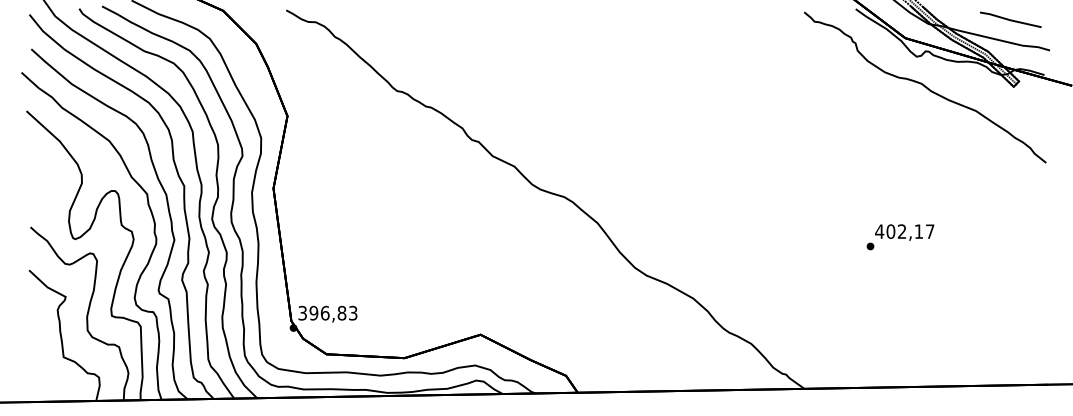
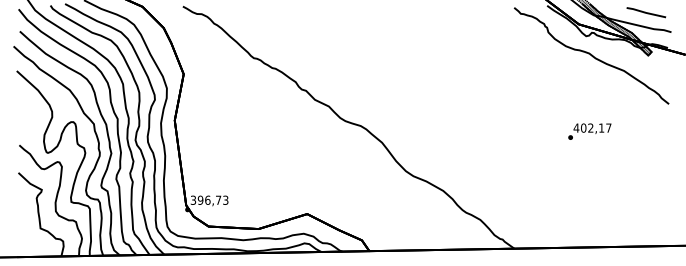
text: (899, 236) -> (589, 131), moved
text: (341, 311) -> (218, 199), 396,83 -> 396,73

